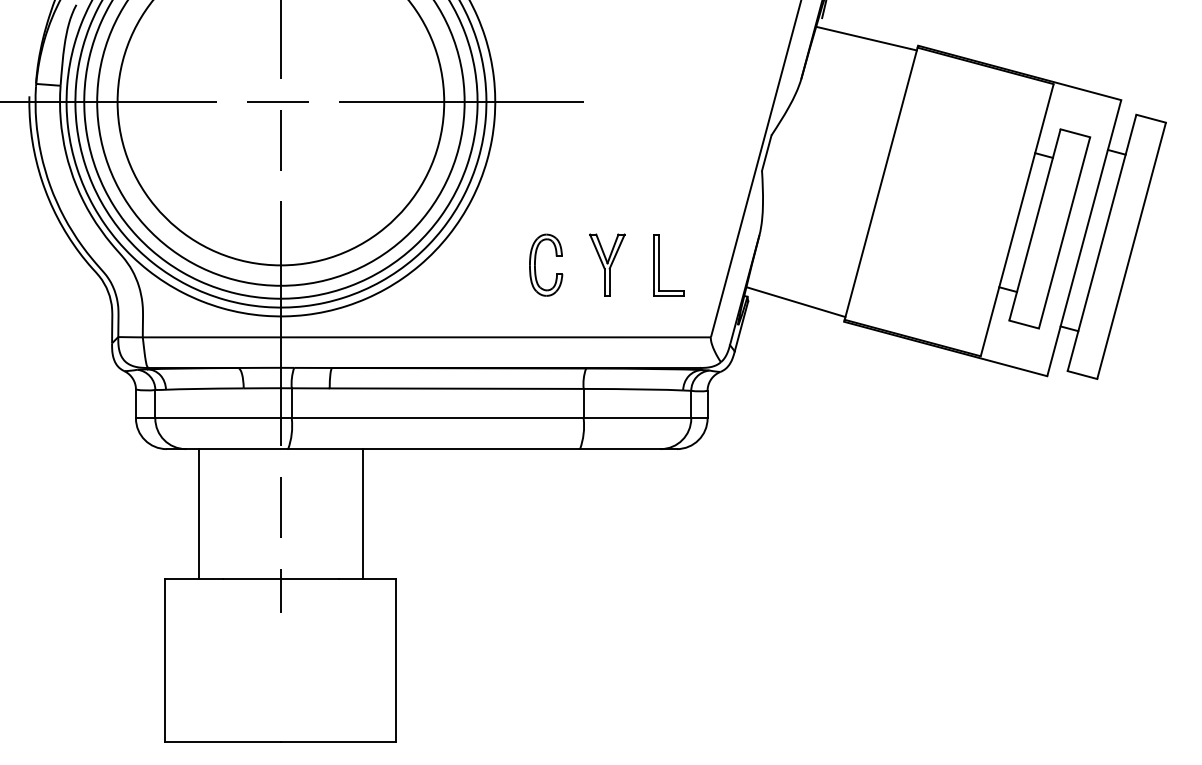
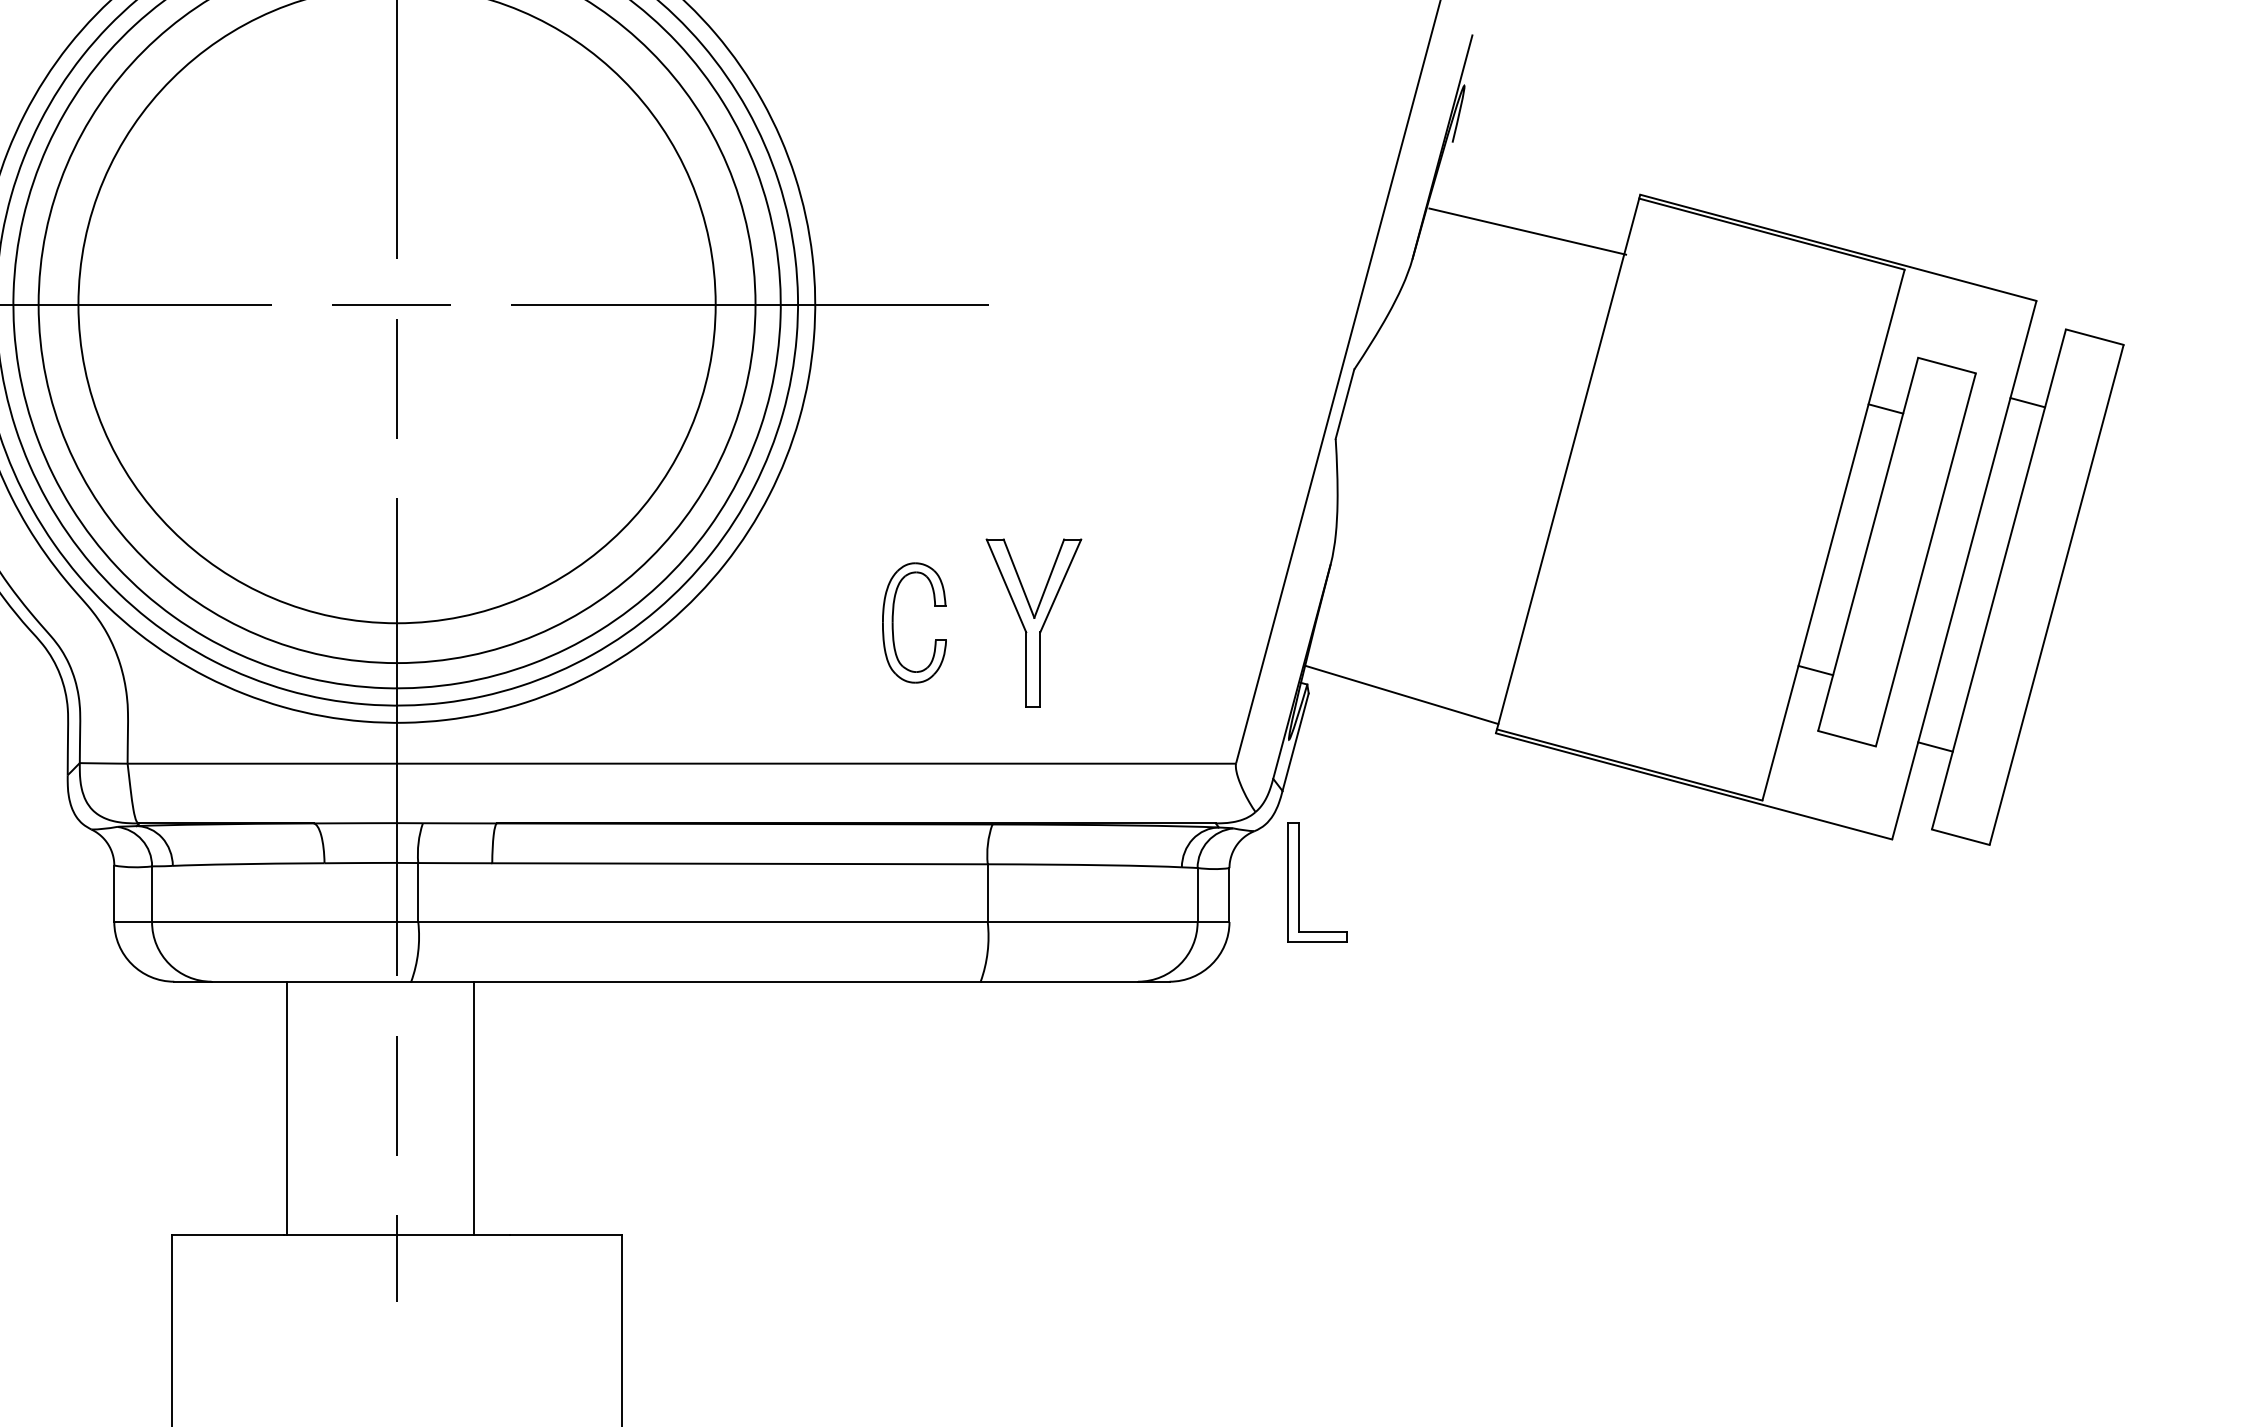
line: (866, 38) -> (1527, 231), moved
part: (607, 264) -> (1034, 621), size x1.4
part: (659, 265) -> (1299, 882), moved
line: (199, 513) -> (287, 1107), moved
line: (362, 513) -> (474, 1107), moved

